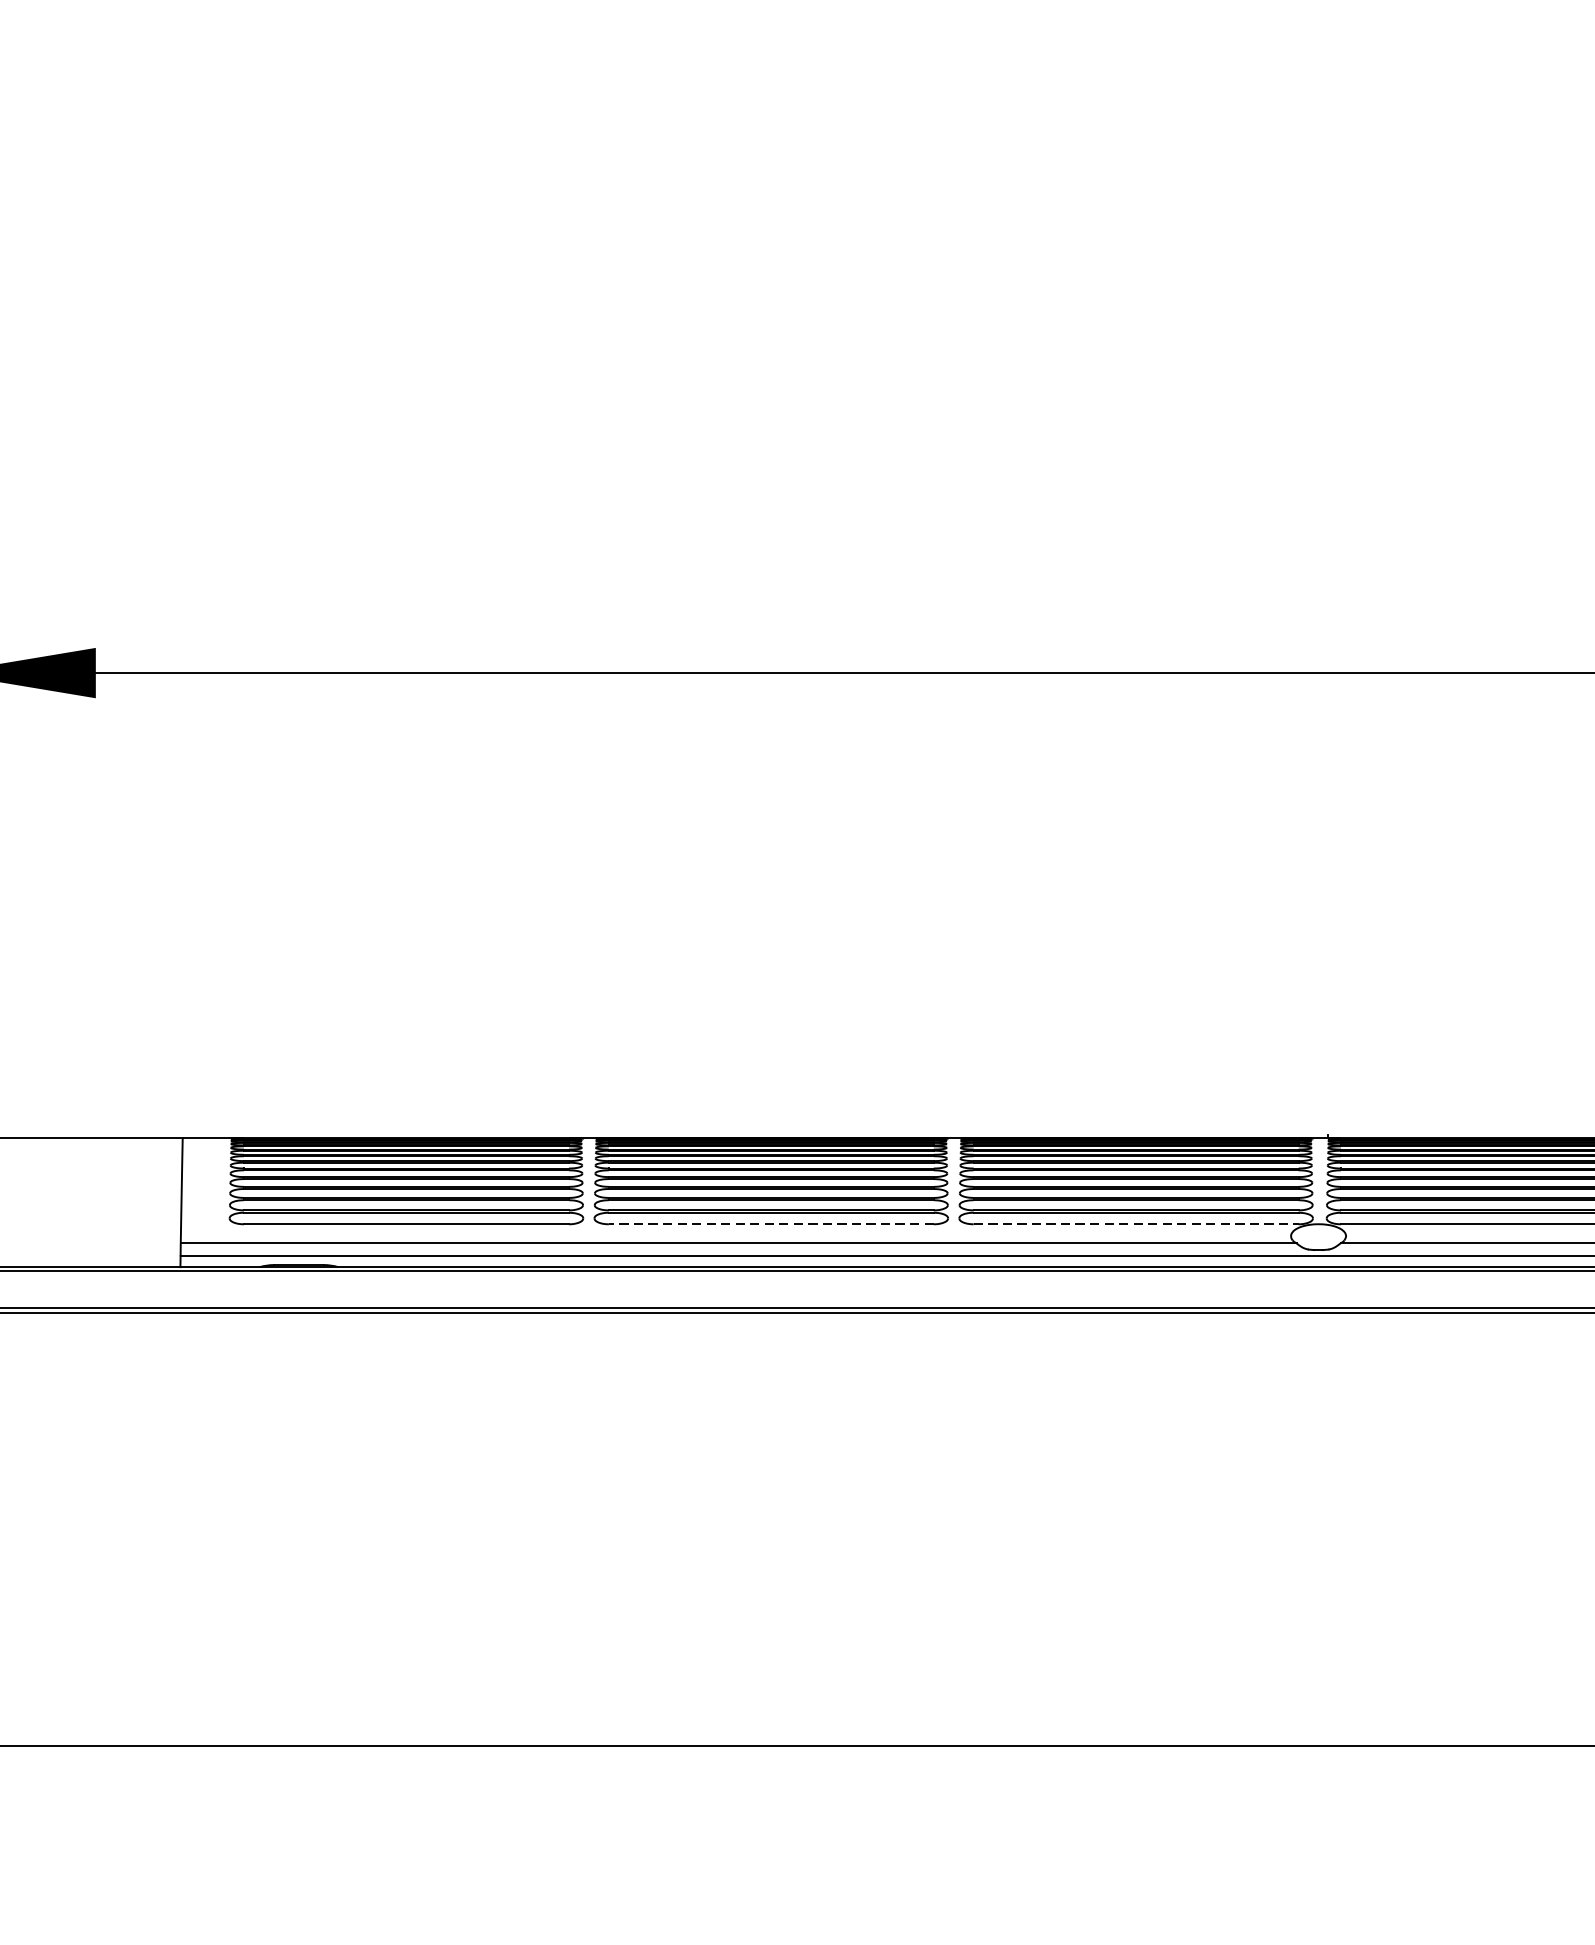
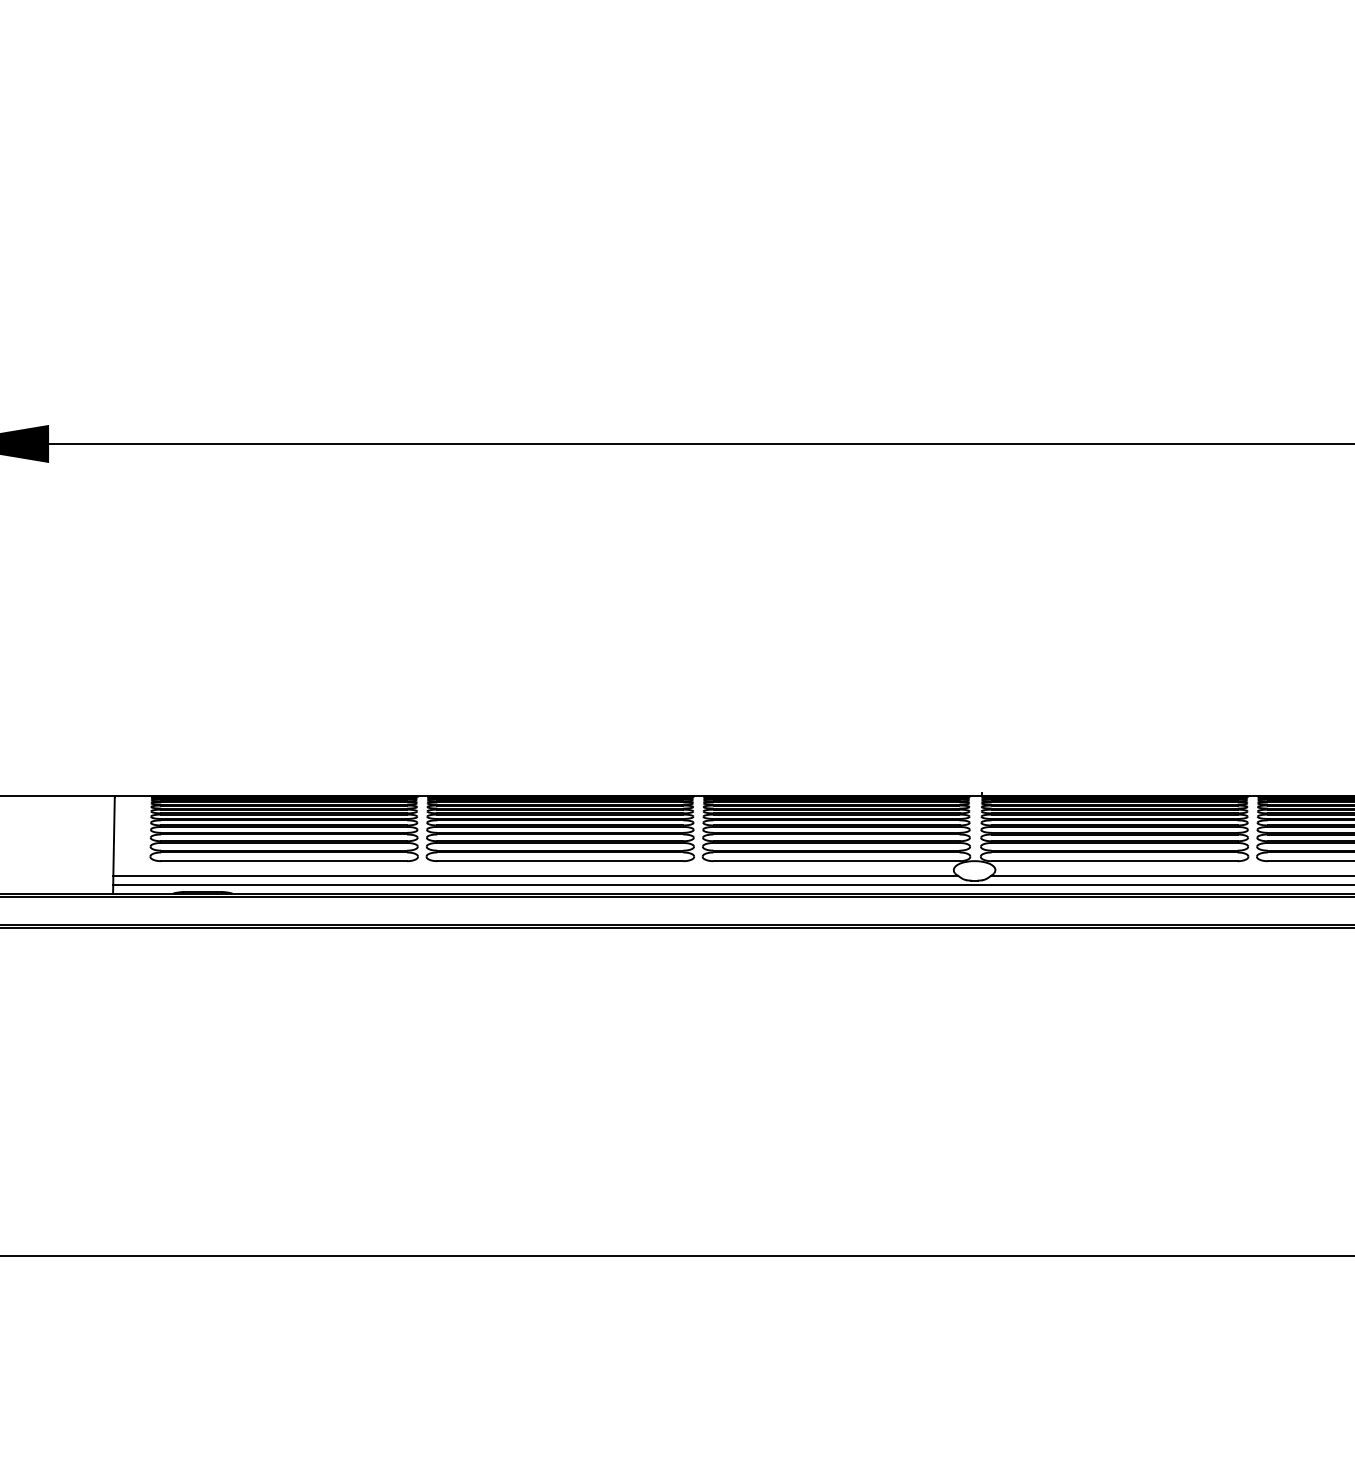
line: (771, 1224) -> (560, 861), dashed -> solid
line: (1136, 1224) -> (836, 861), dashed -> solid

